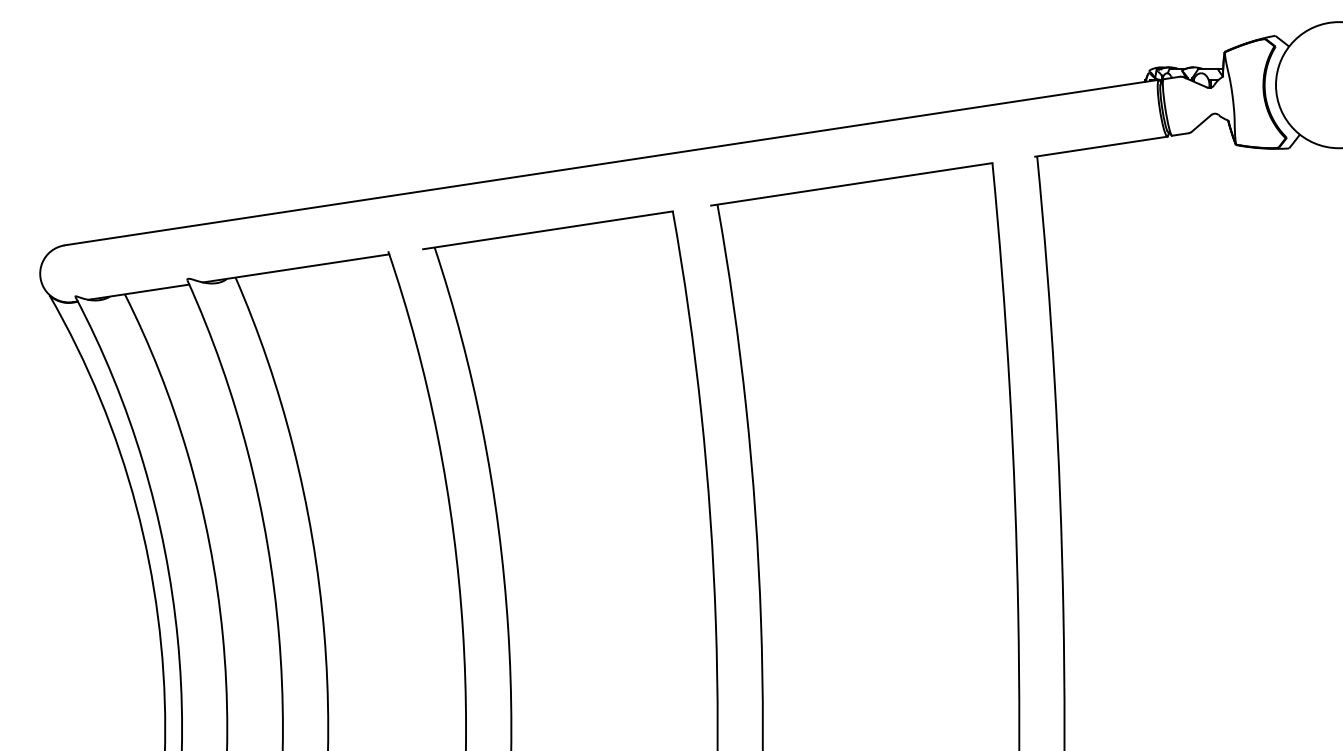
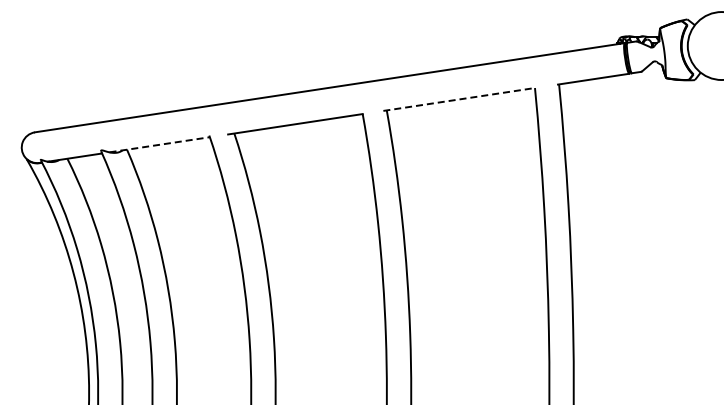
line: (852, 184) -> (459, 99), solid -> dashed
line: (295, 267) -> (159, 144), solid -> dashed

